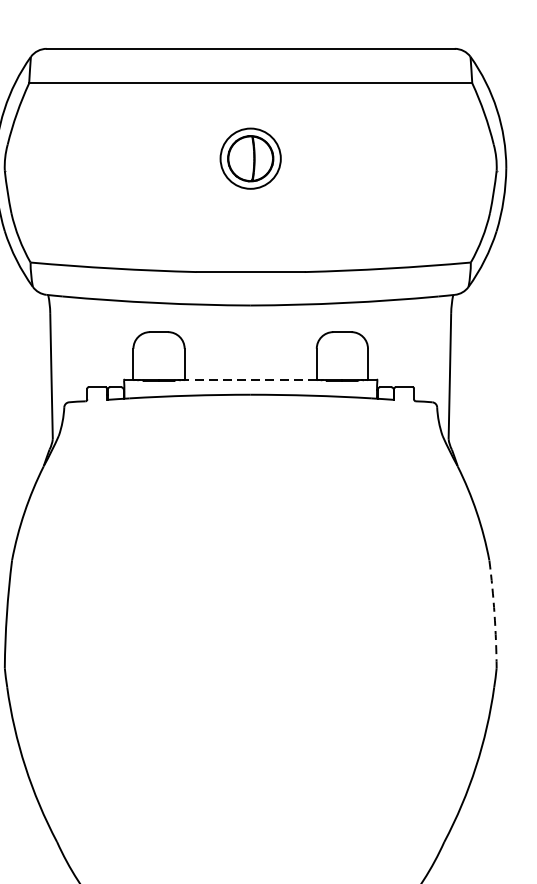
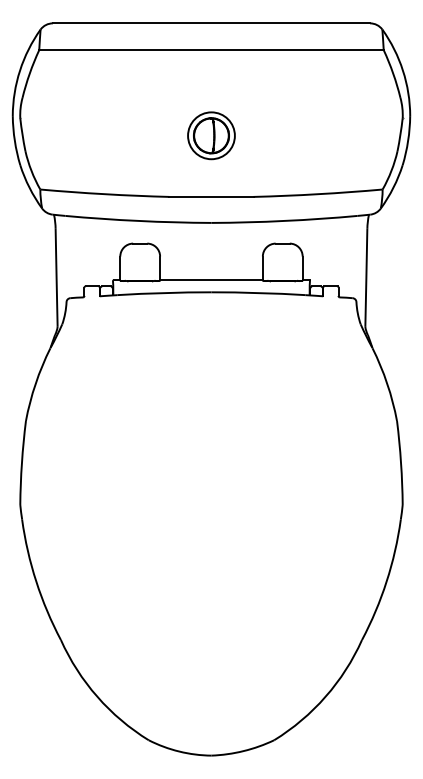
part: (250, 158) -> (211, 135), moved
line: (249, 379) -> (210, 280), dashed -> solid
arc: (495, 613) -> (401, 462), dashed -> solid

